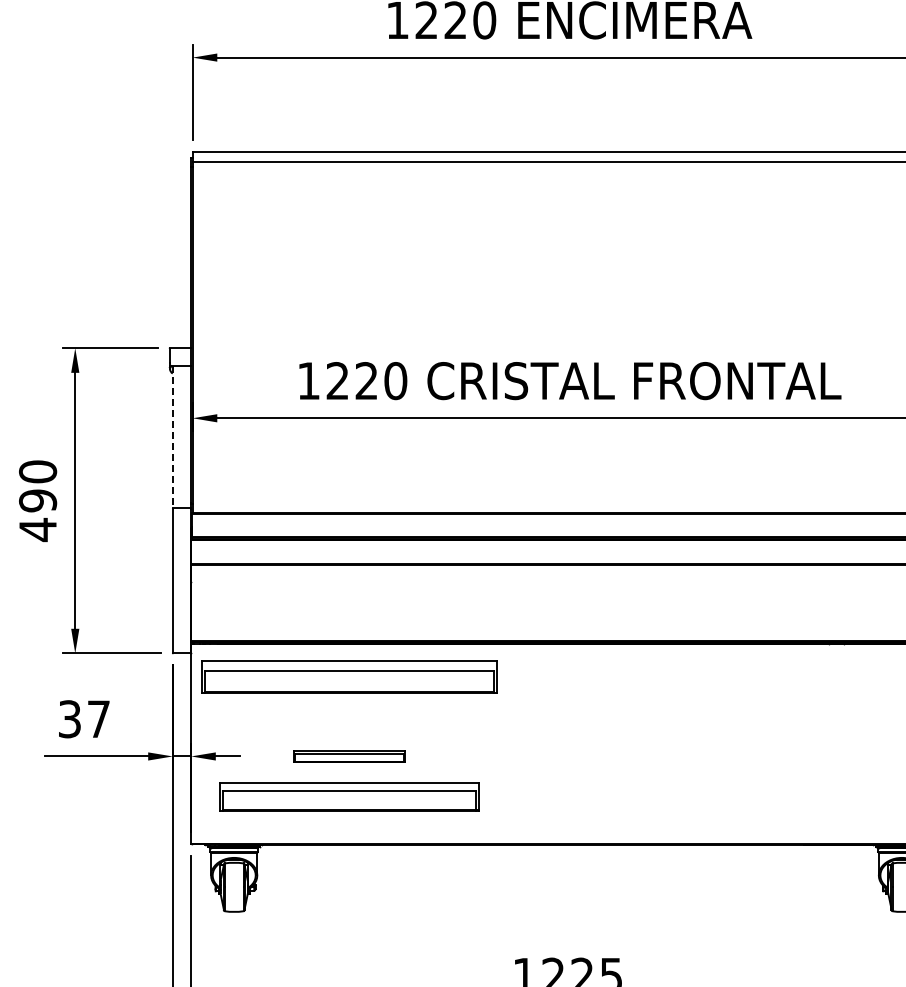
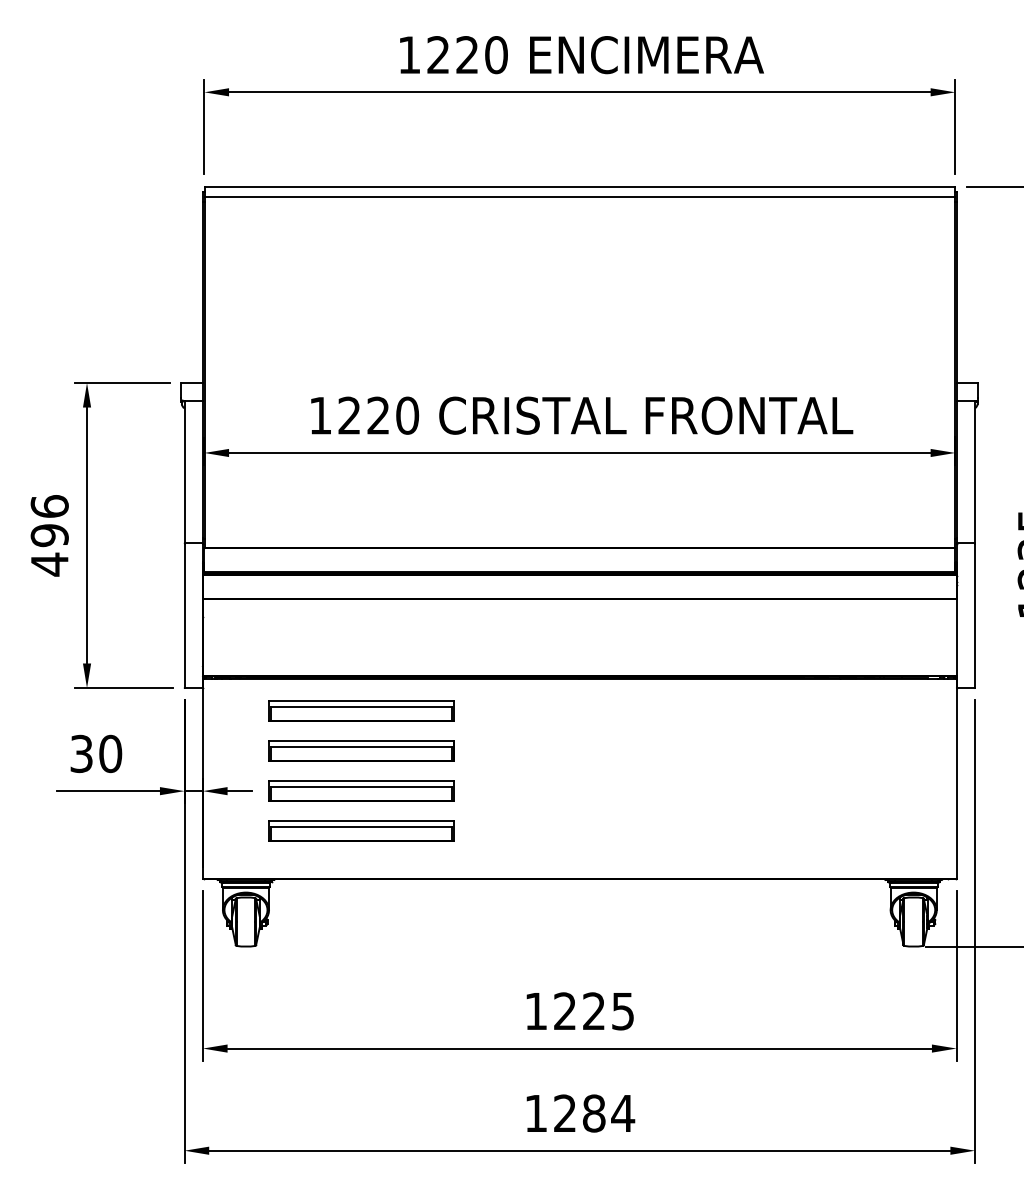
line: (172, 437) -> (184, 472), dashed -> solid
text: (37, 471) -> (49, 506), 490 -> 496
part: (349, 675) -> (361, 710), size x0.62
part: (349, 715) -> (361, 750), added
text: (98, 718) -> (110, 753), 37 -> 30
part: (349, 755) -> (361, 790), size x1.67
part: (349, 795) -> (361, 830), size x0.71

